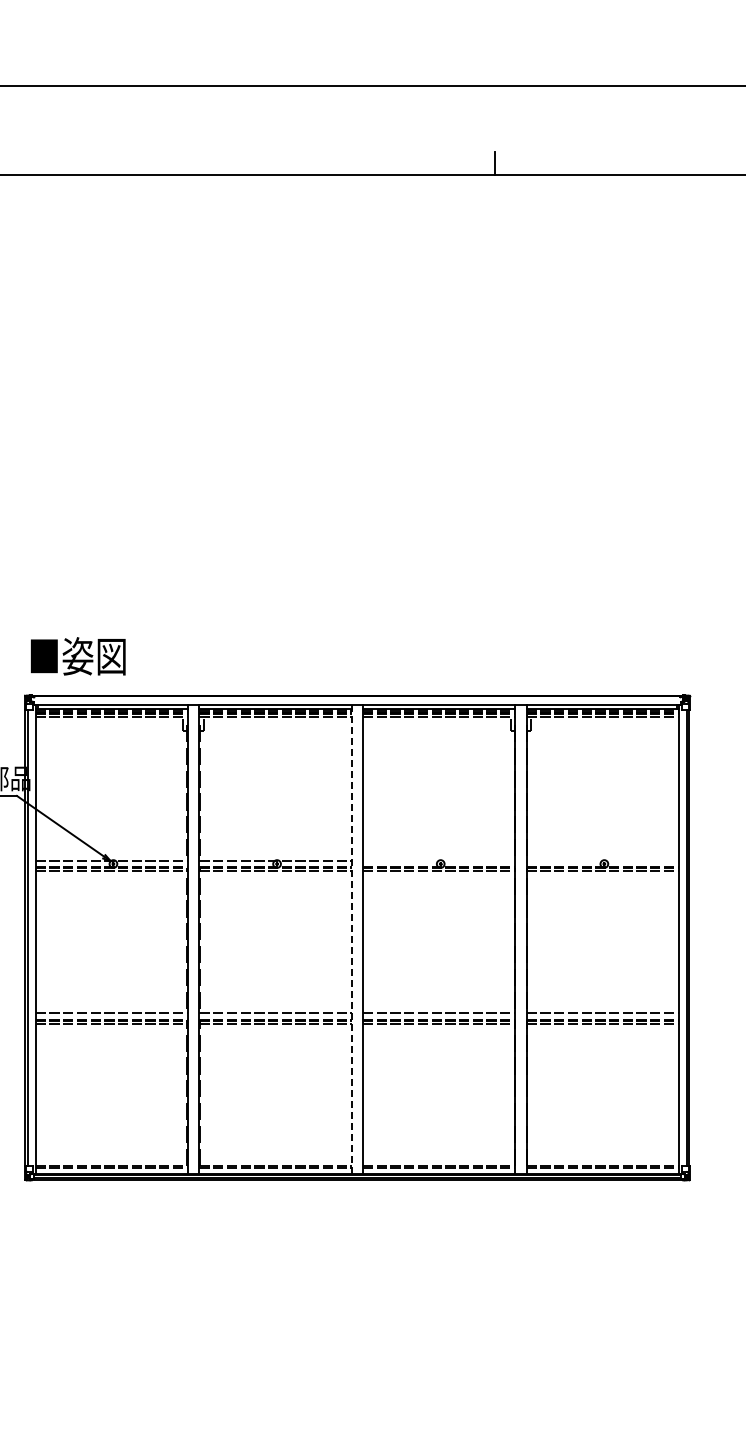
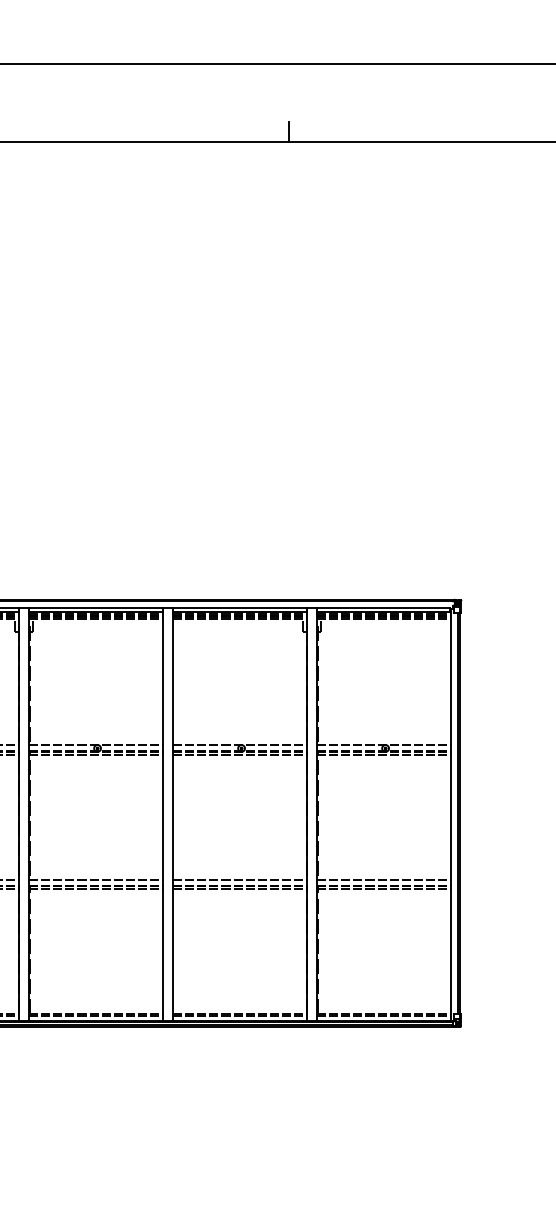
line: (439, 860) -> (240, 745), added
line: (602, 860) -> (383, 745), added
line: (351, 939) -> (163, 814), dashed -> solid

